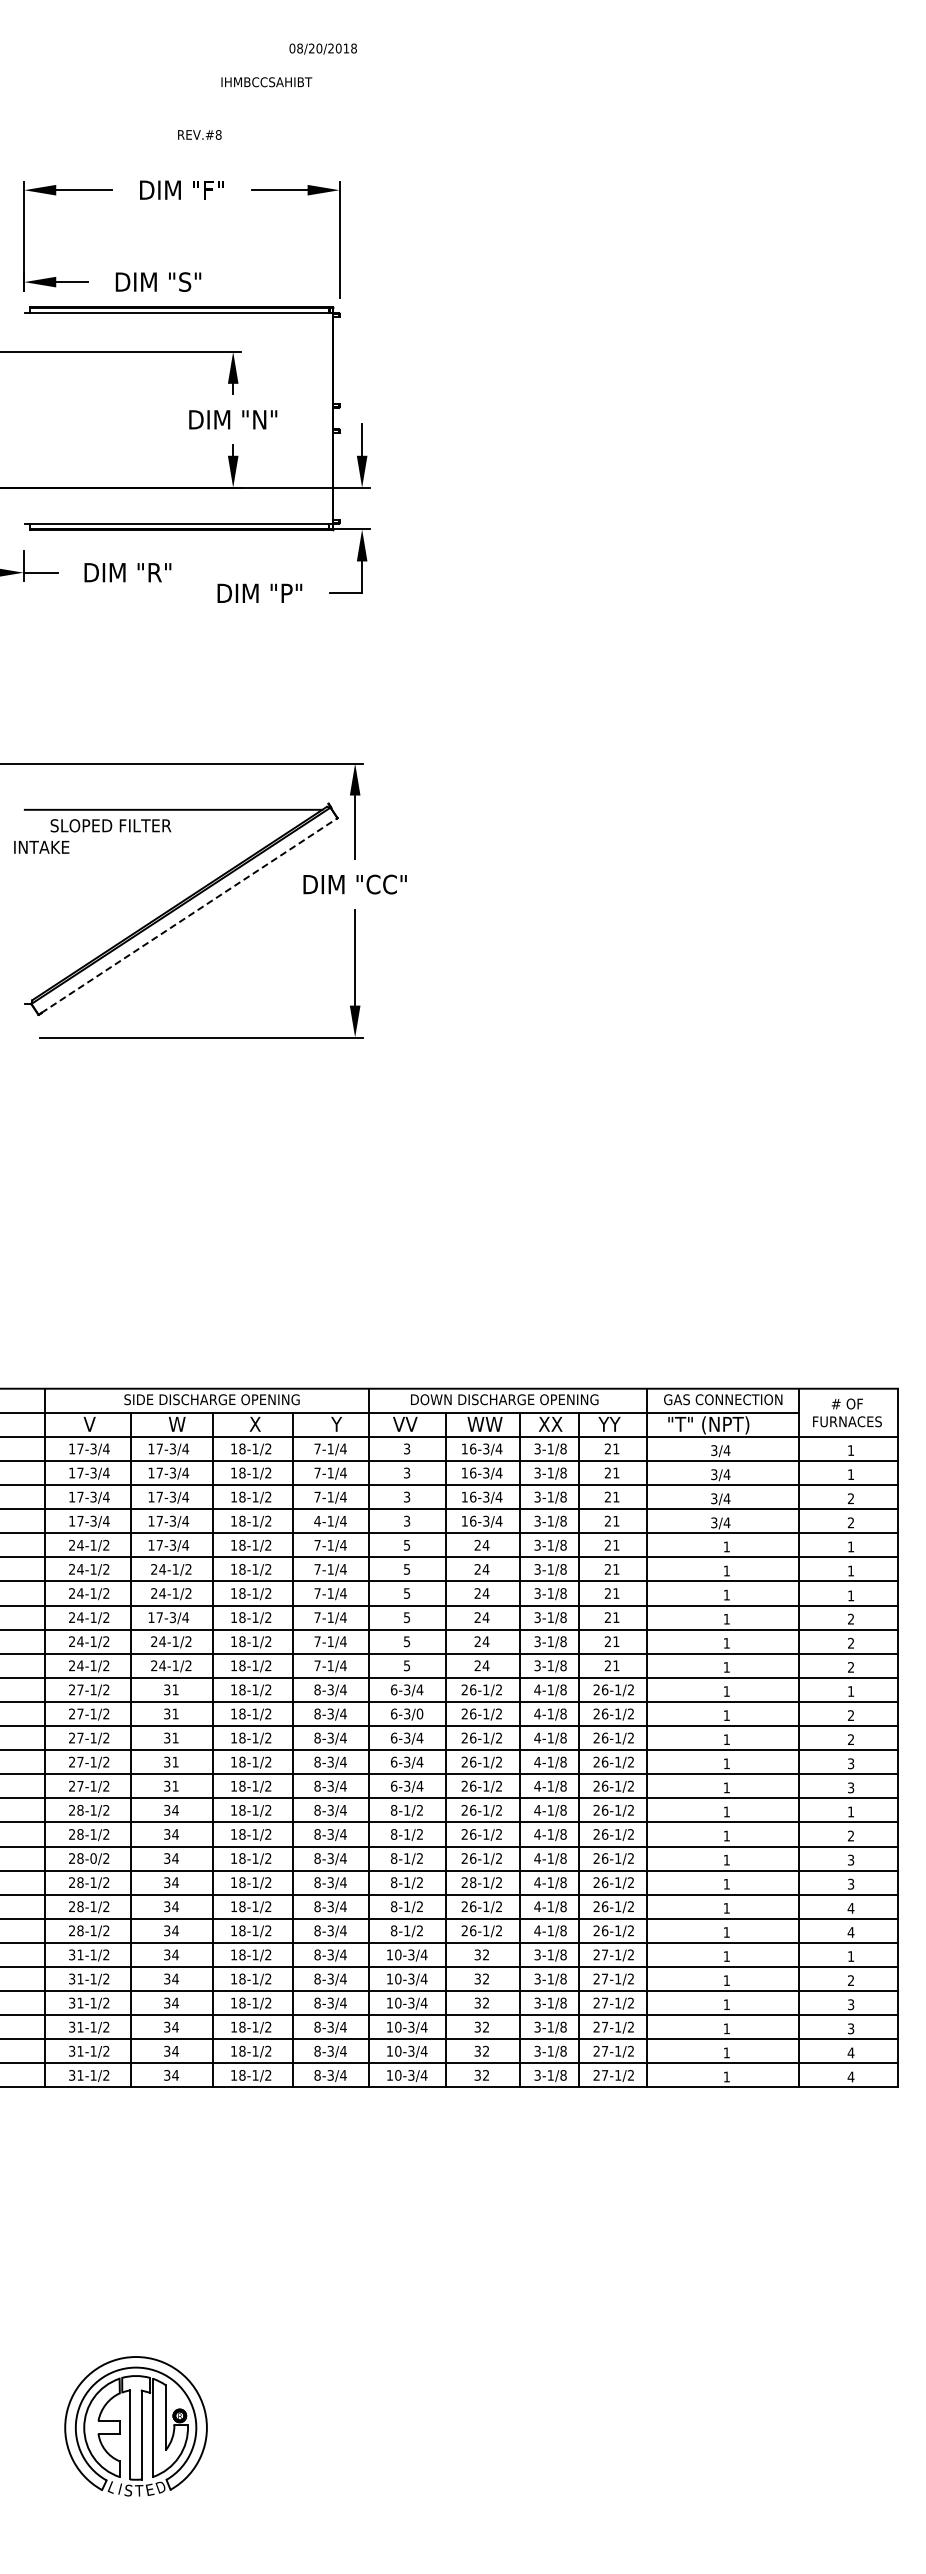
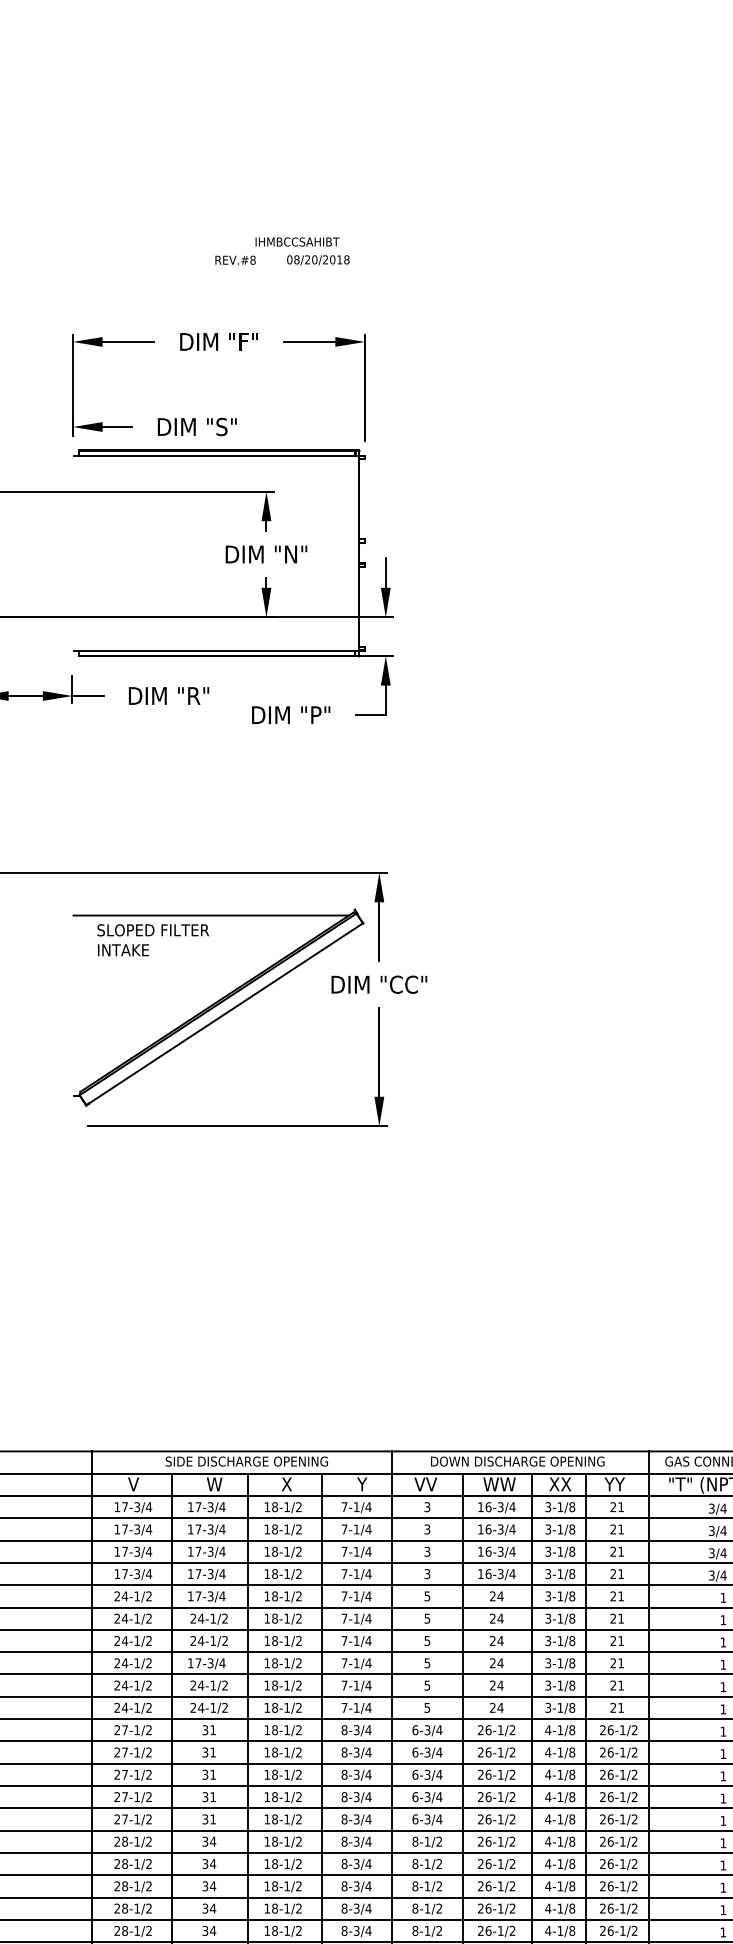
text: (322, 48) -> (317, 259), moved
text: (199, 134) -> (235, 259), moved
text: (41, 847) -> (123, 950), moved
line: (189, 915) -> (226, 1013), dashed -> solid
text: (317, 1521) -> (344, 1574), 4-1/4 -> 7-1/4
text: (419, 1713) -> (438, 1752), 6-3/0 -> 6-3/4
text: (93, 1858) -> (137, 1886), 28-0/2 -> 28-1/2
text: (473, 1882) -> (488, 1908), 28-1/2 -> 26-1/2

